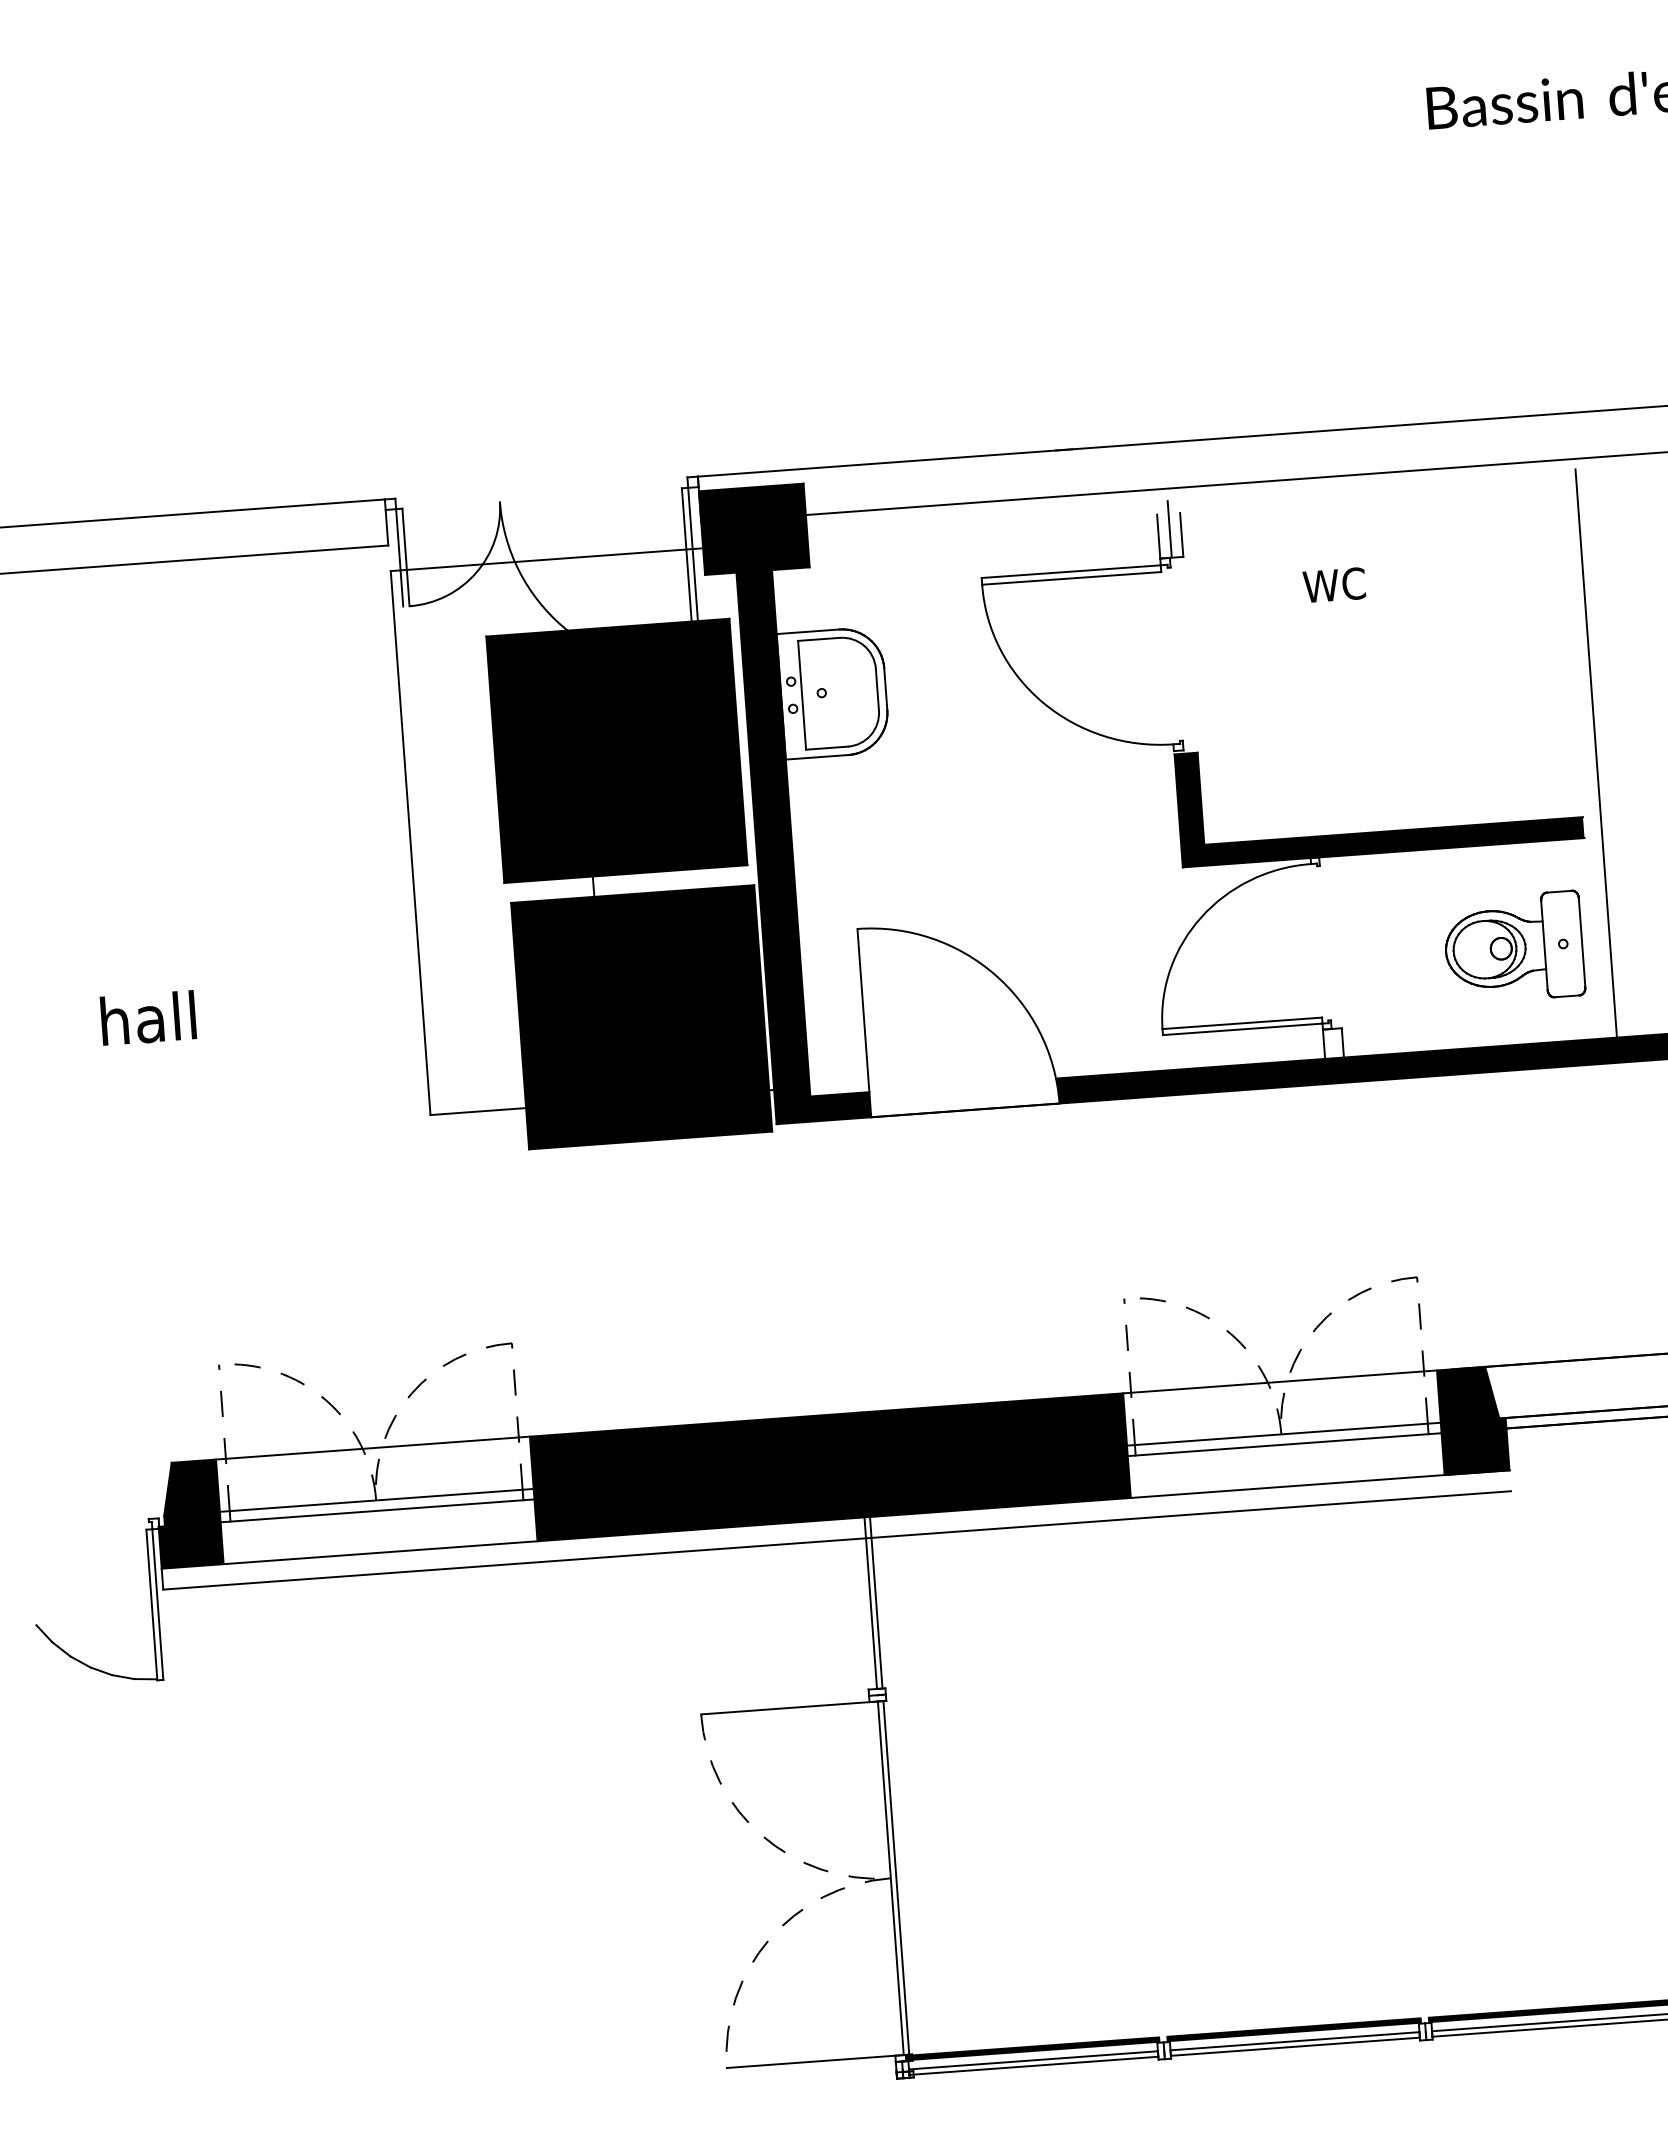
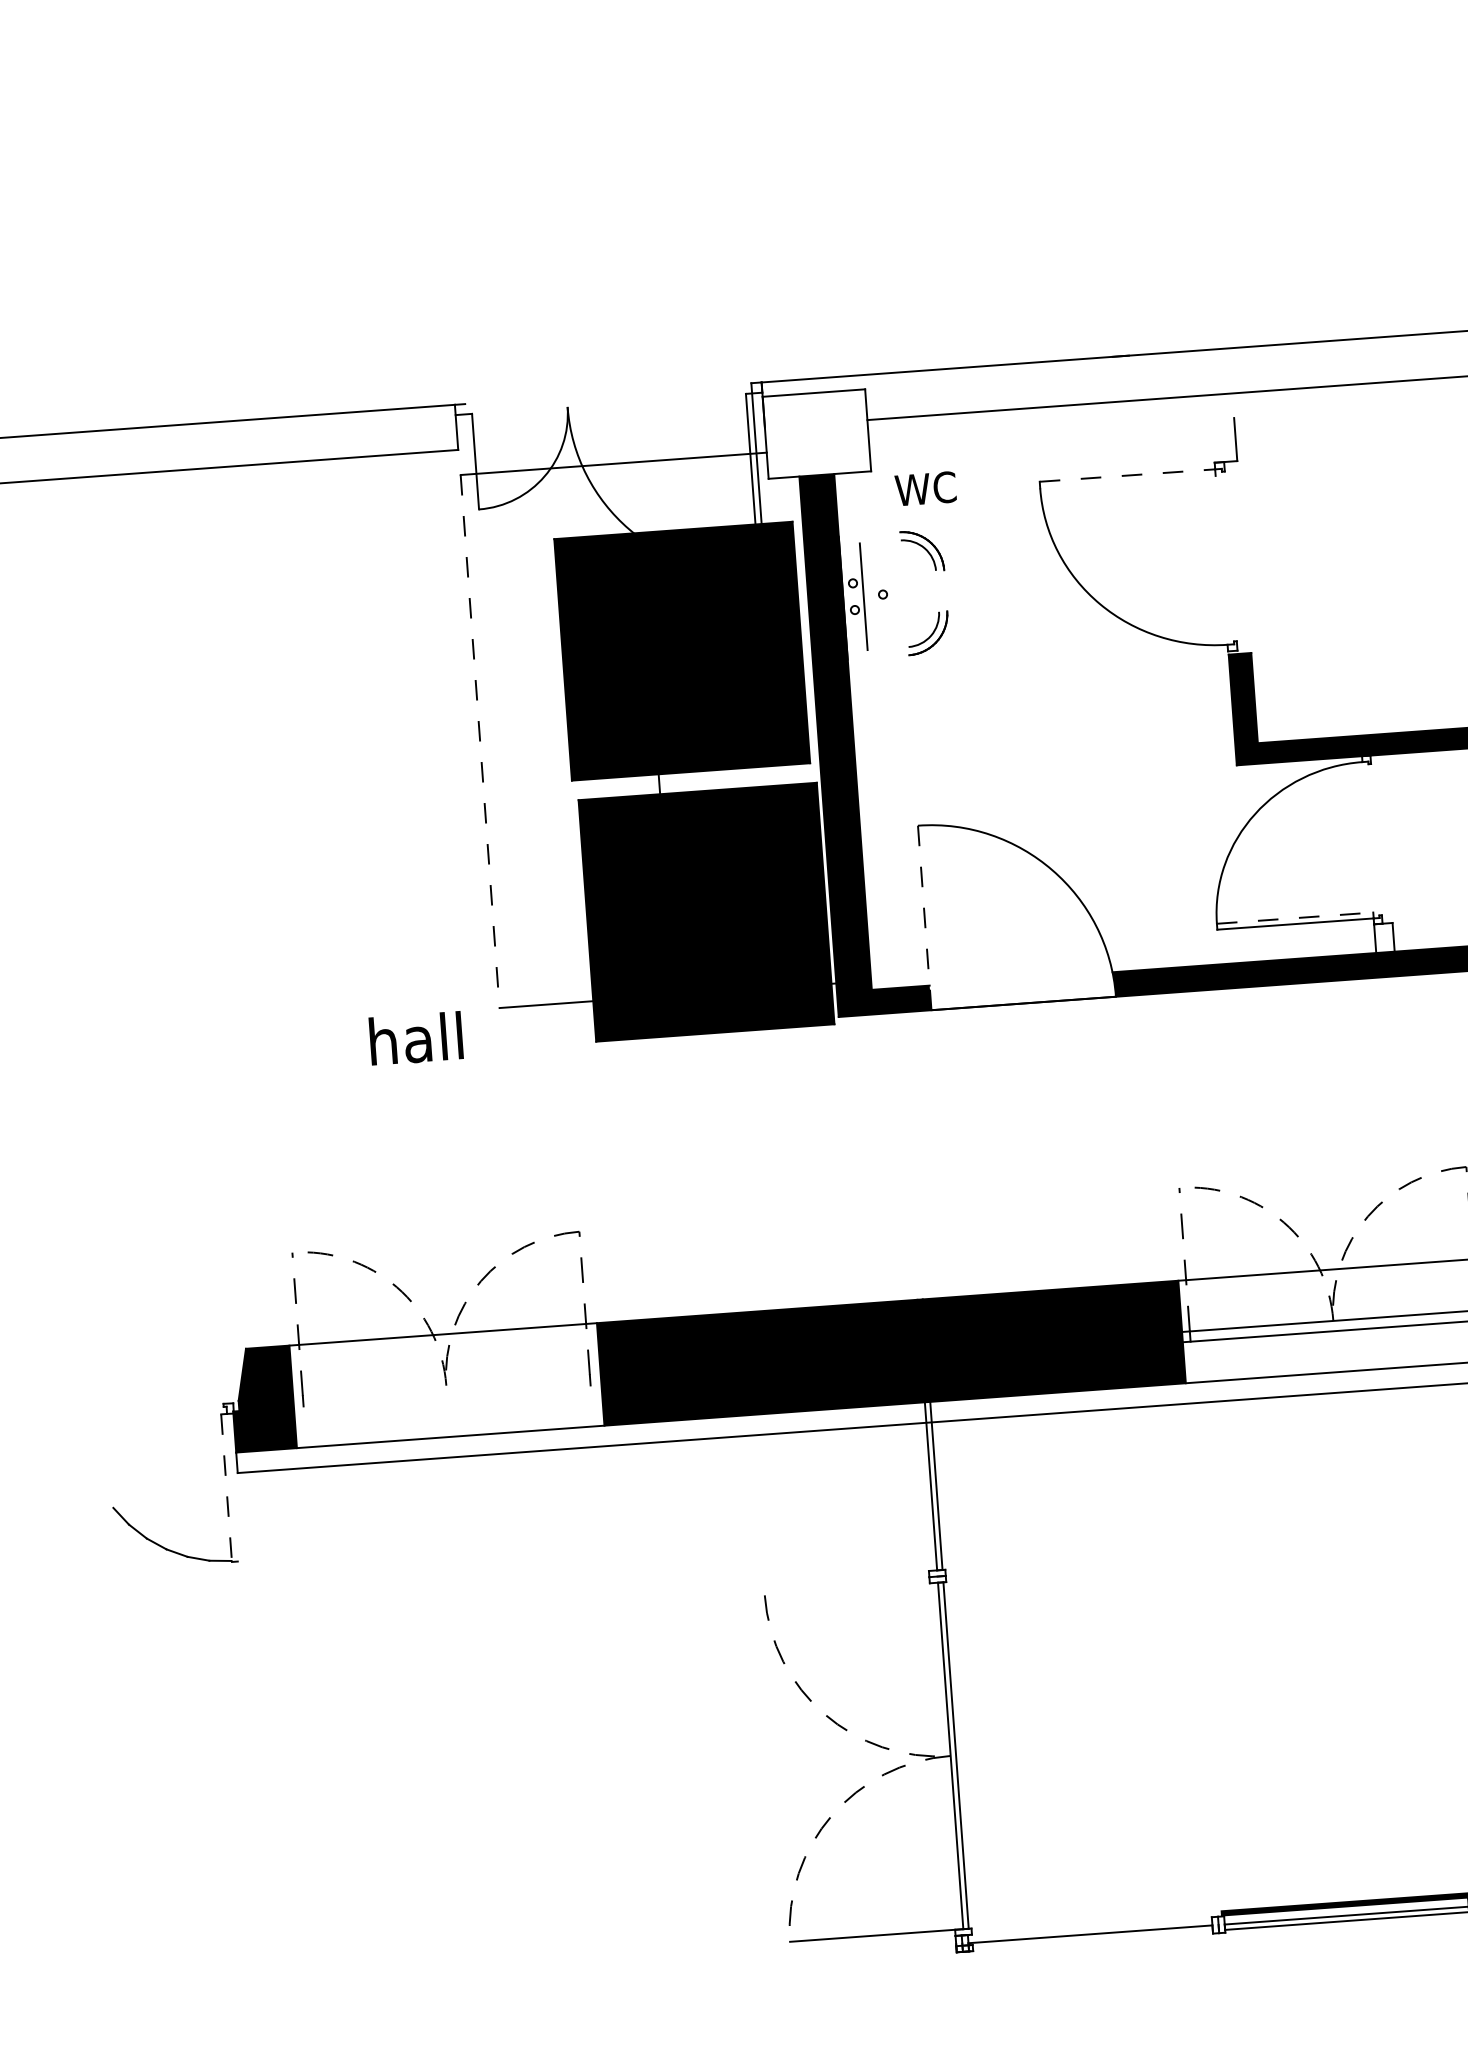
fill: (753, 528) -> (816, 433), removed
line: (1169, 529) -> (1223, 434), removed
line: (1158, 536) -> (1212, 441), removed
line: (399, 552) -> (469, 456), removed
line: (1071, 571) -> (1127, 475), solid -> dashed
line: (1071, 578) -> (1127, 482), removed
text: (1334, 584) -> (925, 488), moved
line: (807, 631) -> (869, 534), removed
line: (818, 638) -> (879, 541), removed
line: (876, 689) -> (936, 591), removed
line: (885, 689) -> (945, 591), removed
line: (826, 747) -> (887, 647), removed
line: (816, 757) -> (877, 657), removed
line: (410, 843) -> (480, 741), solid -> dashed
text: (148, 1017) -> (416, 1037), moved
line: (864, 1022) -> (924, 917), solid -> dashed
line: (1242, 1023) -> (1295, 918), solid -> dashed
line: (376, 1499) -> (446, 1384), removed
line: (377, 1510) -> (447, 1395), removed
line: (157, 1604) -> (232, 1487), removed
line: (151, 1605) -> (226, 1488), solid -> dashed
line: (789, 1707) -> (851, 1588), removed
fill: (1032, 2048) -> (1089, 1922), removed
line: (1033, 2065) -> (1090, 1939), removed

